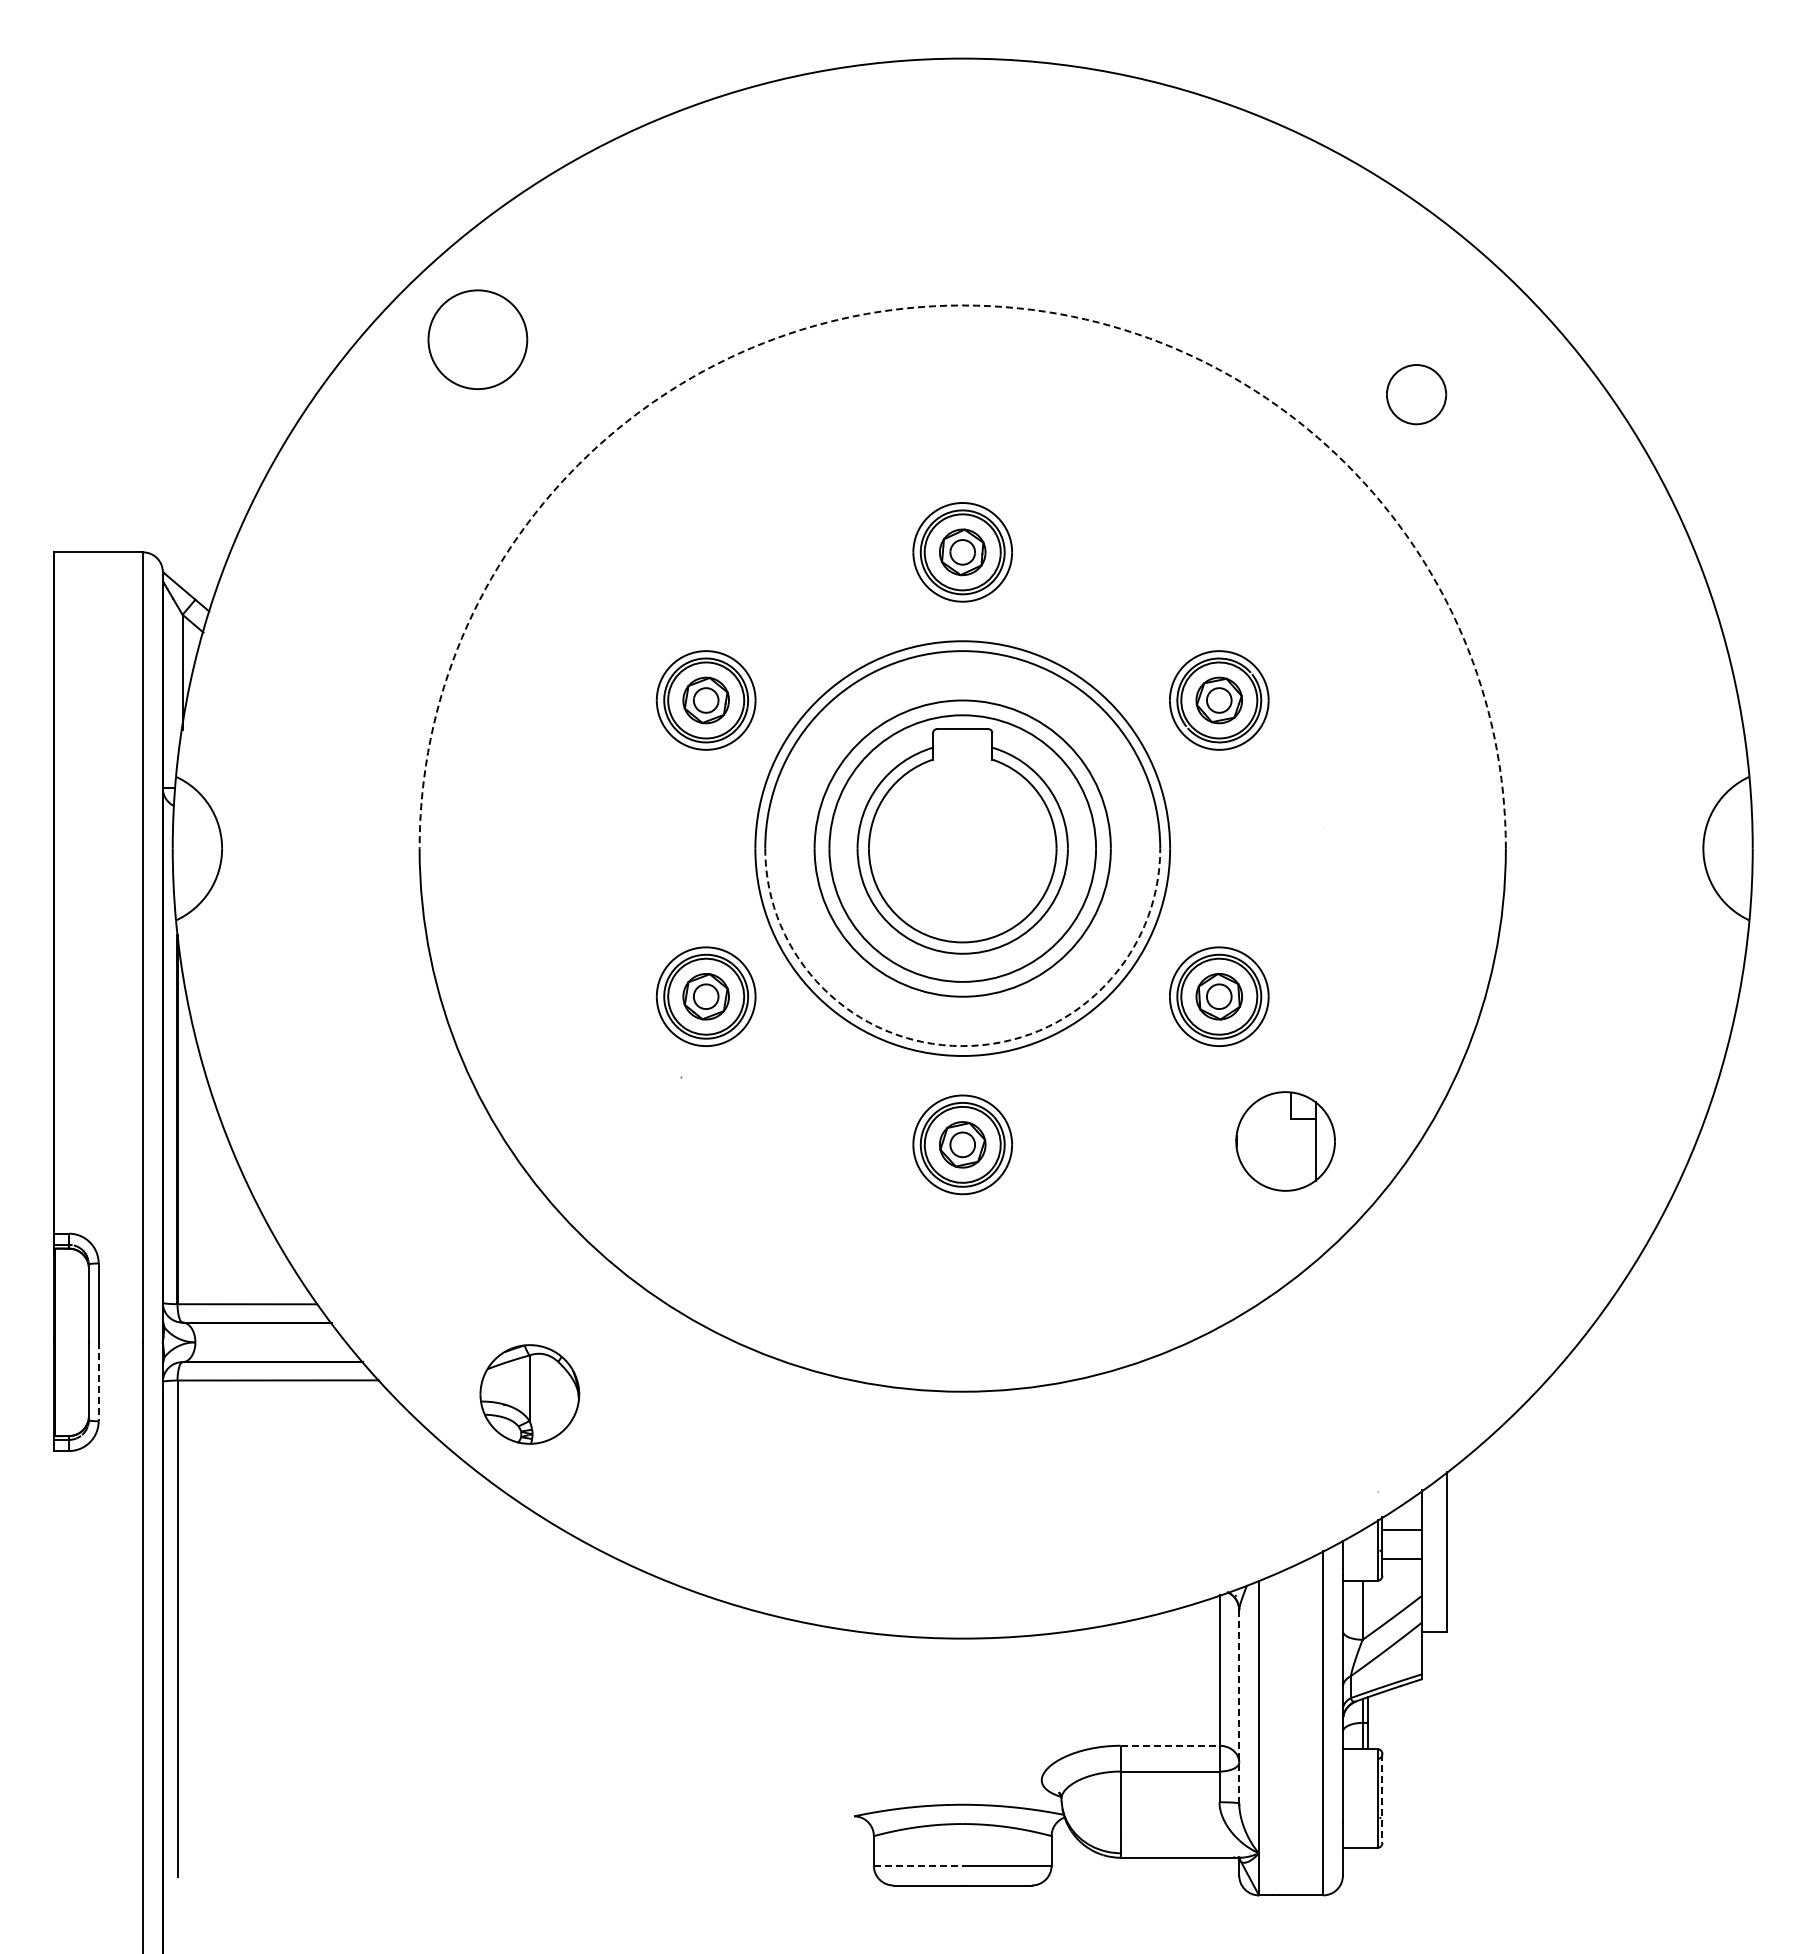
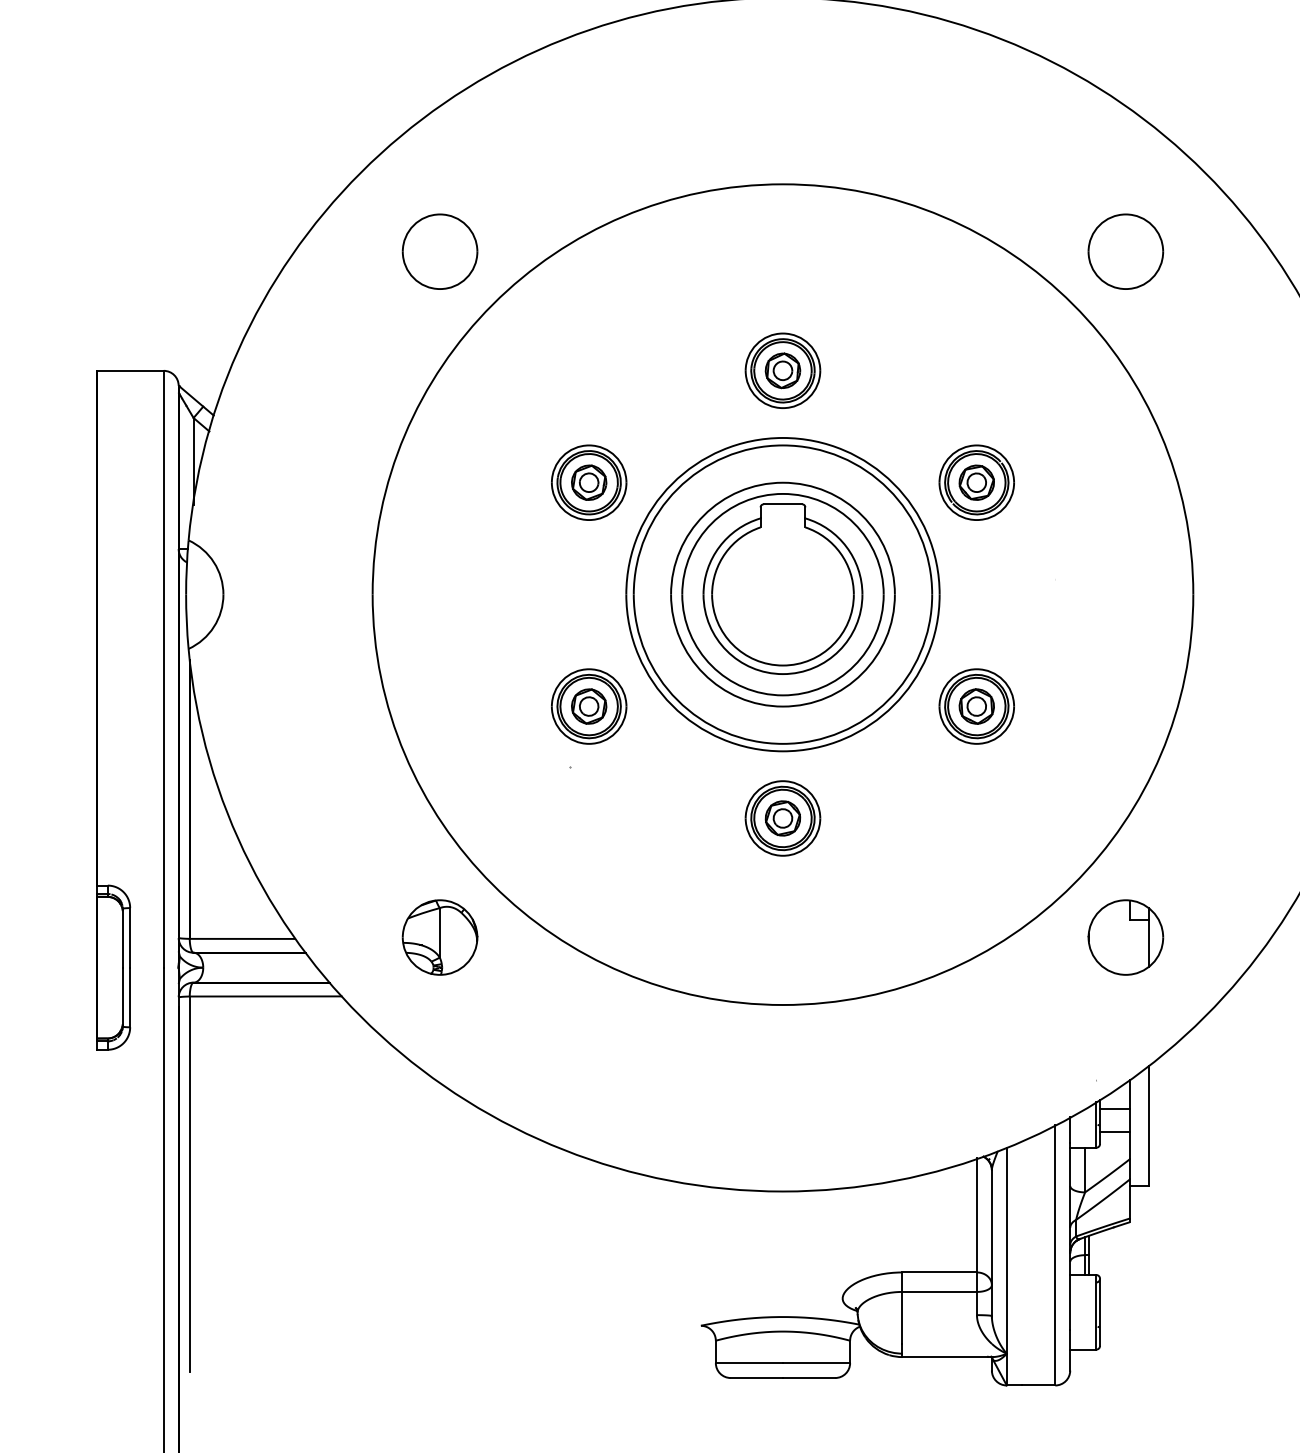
arc: (962, 305) -> (782, 184), dashed -> solid
part: (477, 339) -> (439, 251), moved
part: (1416, 394) -> (1125, 251), size x1.67
arc: (962, 1046) -> (782, 744), dashed -> solid
part: (1285, 1141) -> (1125, 937), moved
line: (98, 1382) -> (130, 998), dashed -> solid
part: (529, 1394) -> (439, 937), moved
line: (1239, 1706) -> (992, 1242), dashed -> solid
line: (1170, 1745) -> (939, 1272), dashed -> solid
line: (1382, 1799) -> (1100, 1313), dashed -> solid
line: (918, 1865) -> (749, 1362), dashed -> solid

